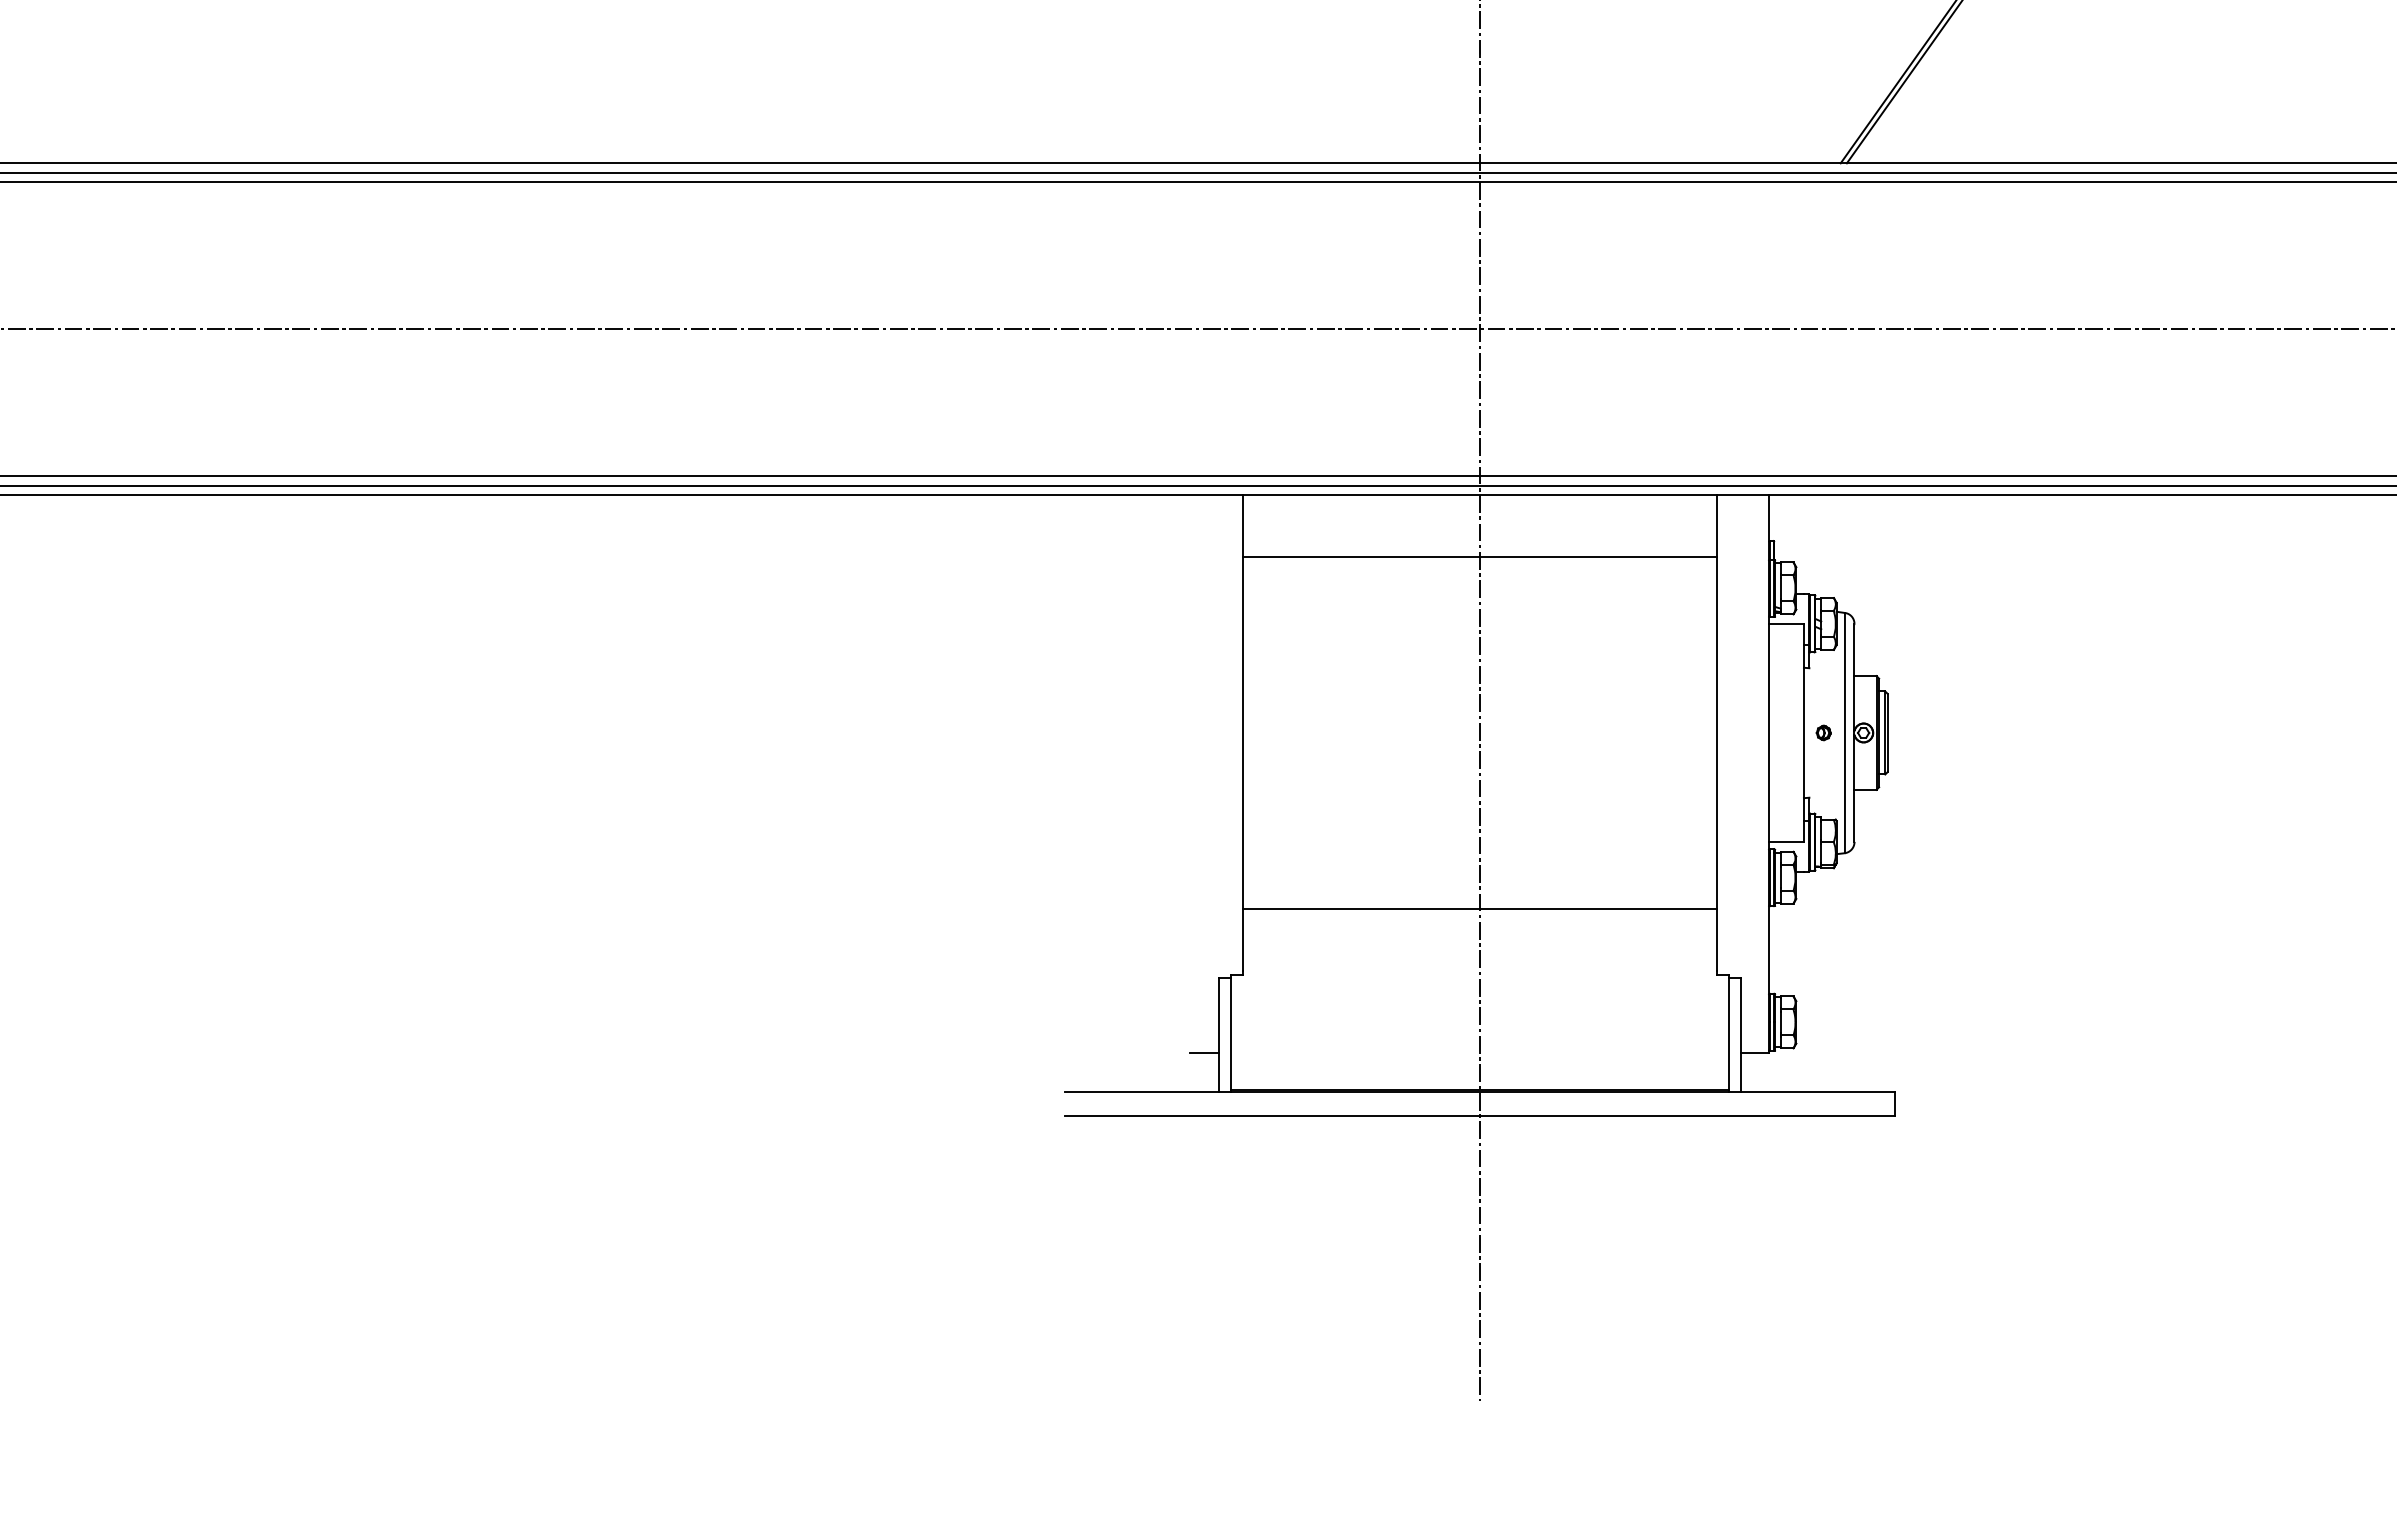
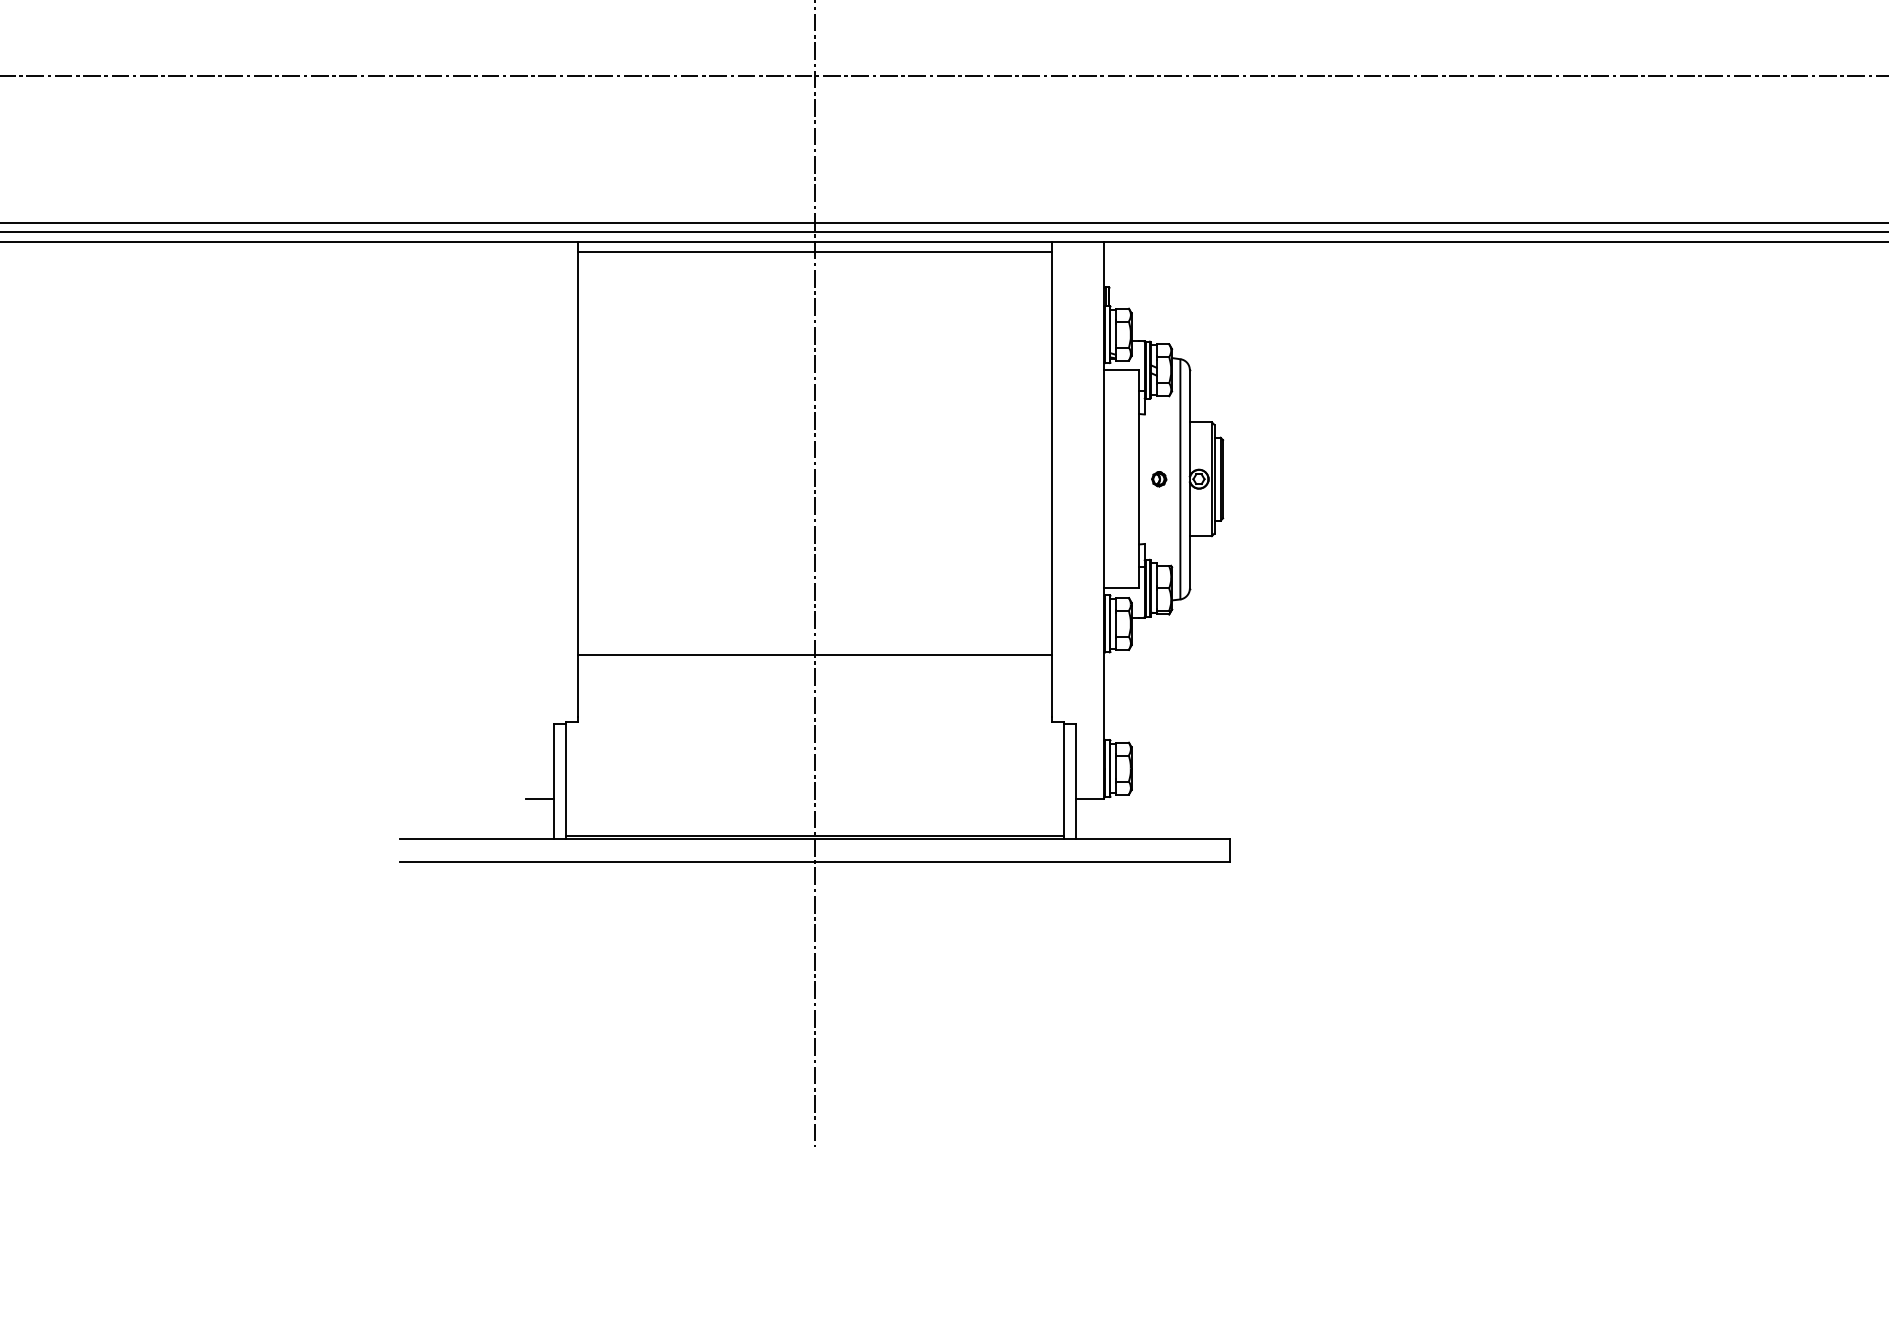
line: (1479, 557) -> (814, 252), moved

